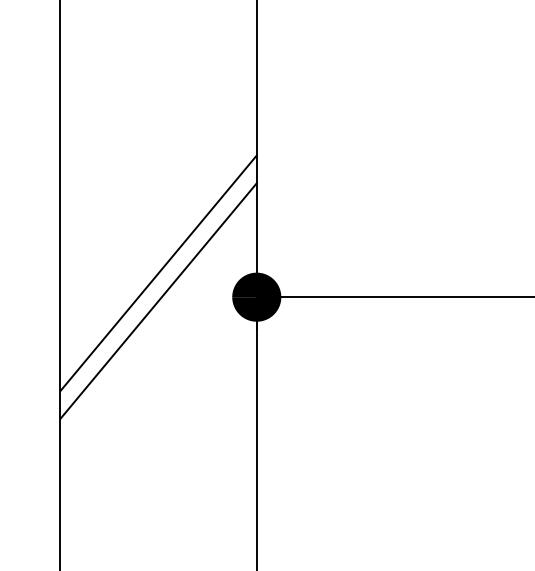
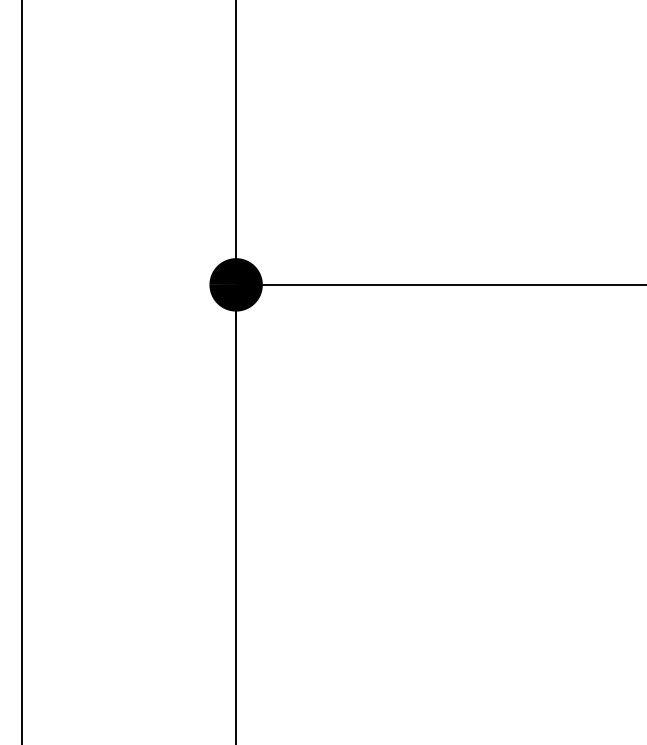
line: (158, 272) -> (129, 258), removed
line: (158, 300) -> (129, 288), removed

